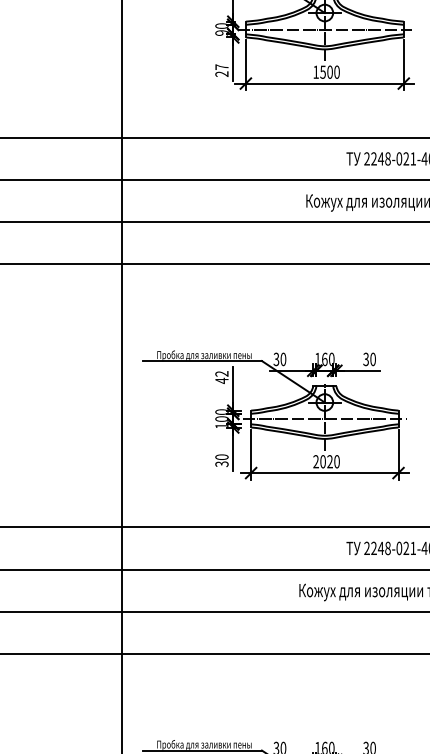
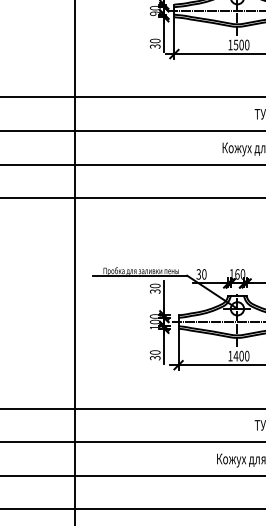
text: (221, 70) -> (154, 43), 27 -> 30
text: (221, 377) -> (154, 288), 42 -> 30
text: (322, 461) -> (235, 355), 2020 -> 1400

